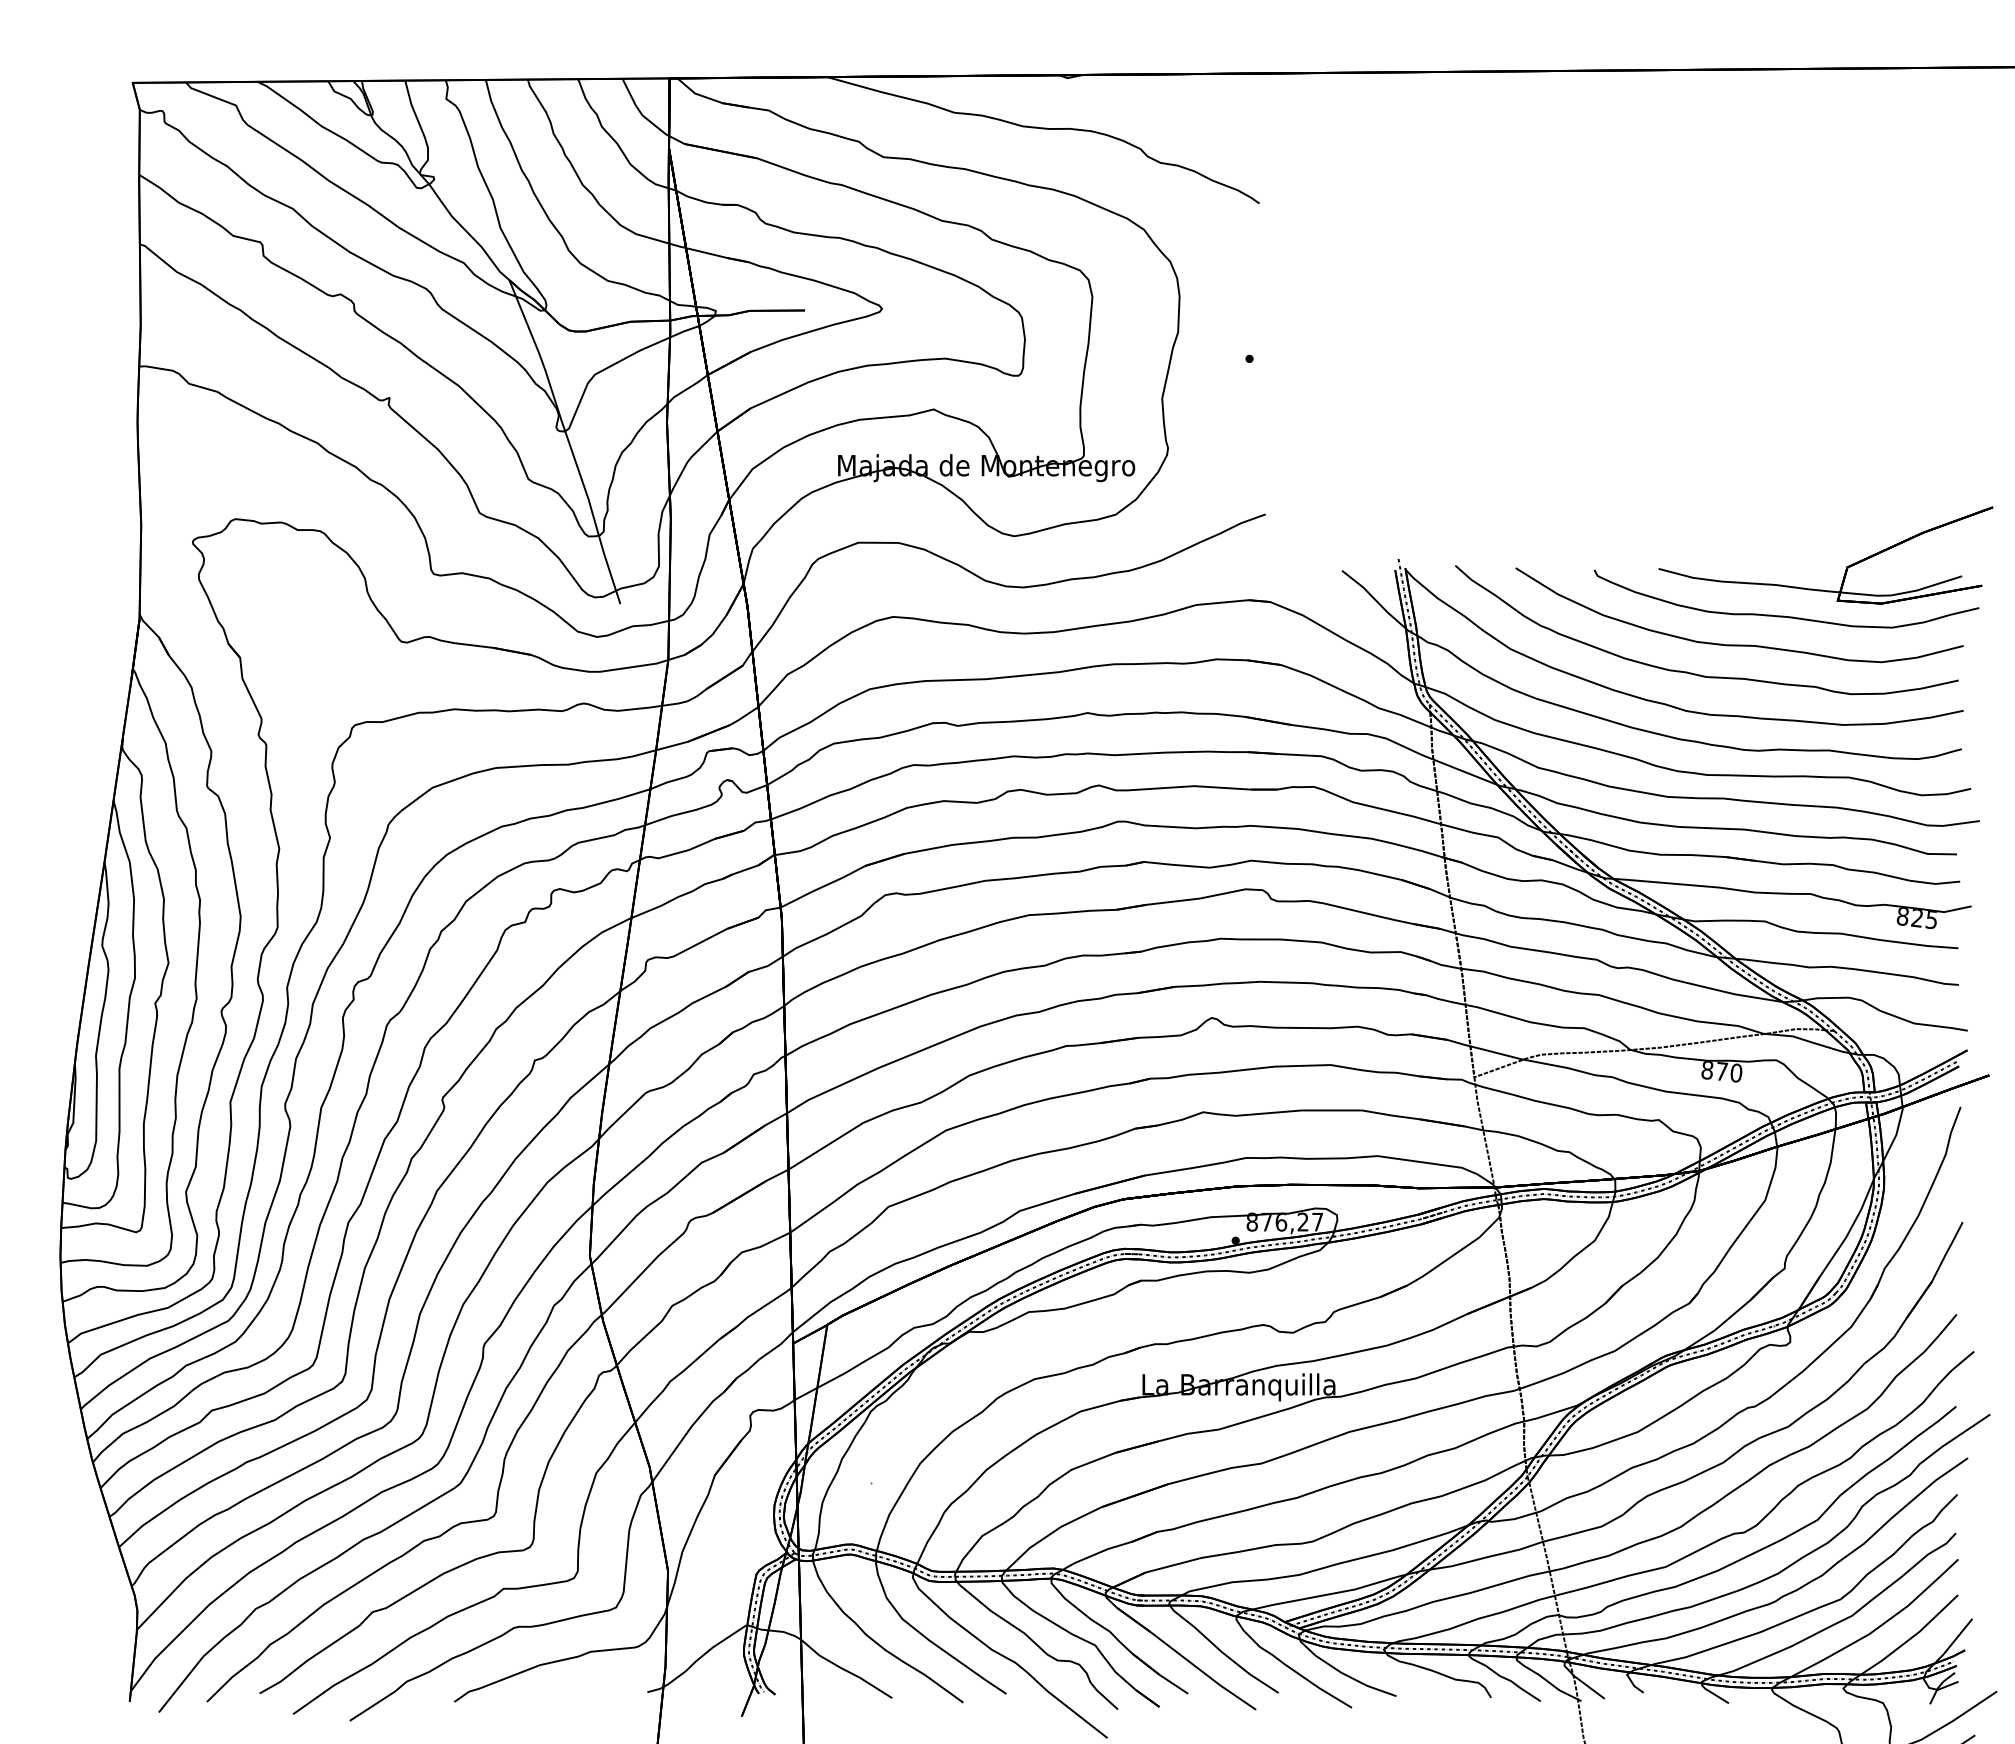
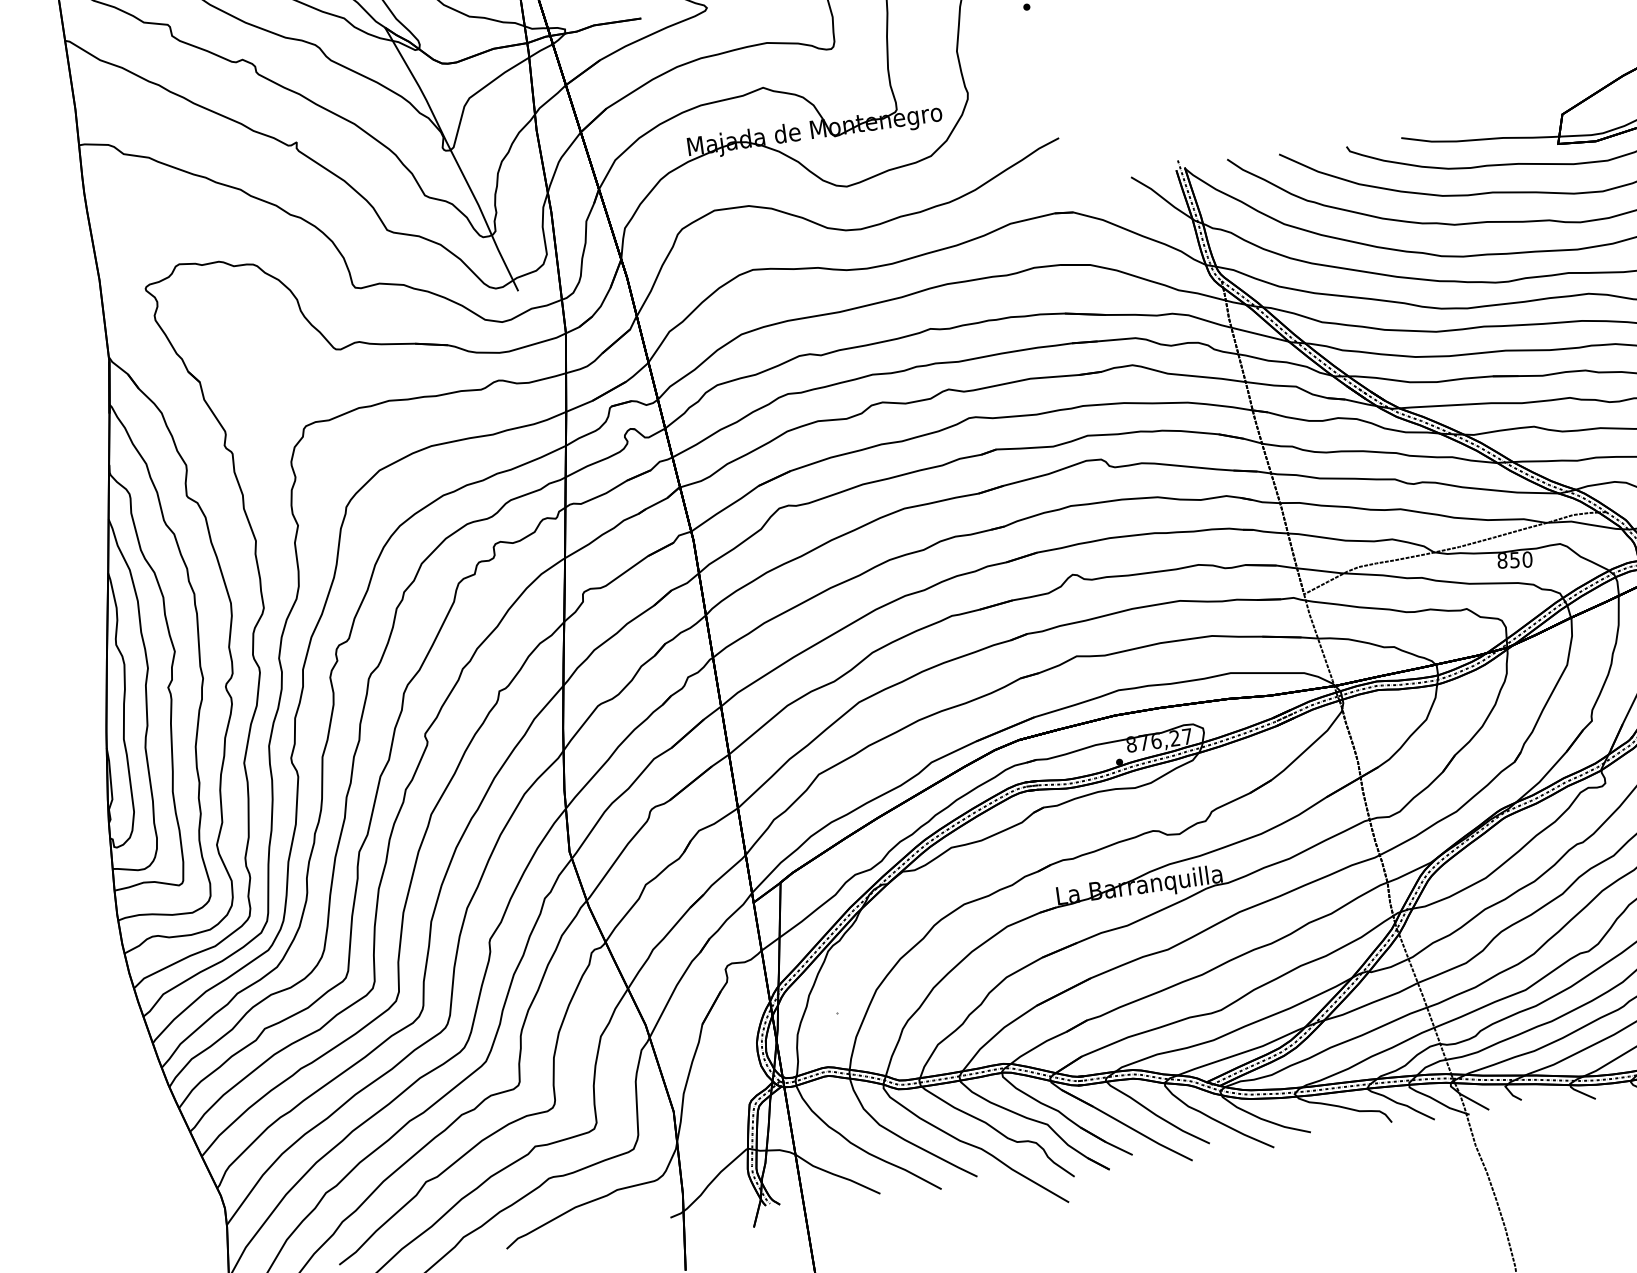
text: (1721, 1071) -> (1514, 560), 870 -> 850

